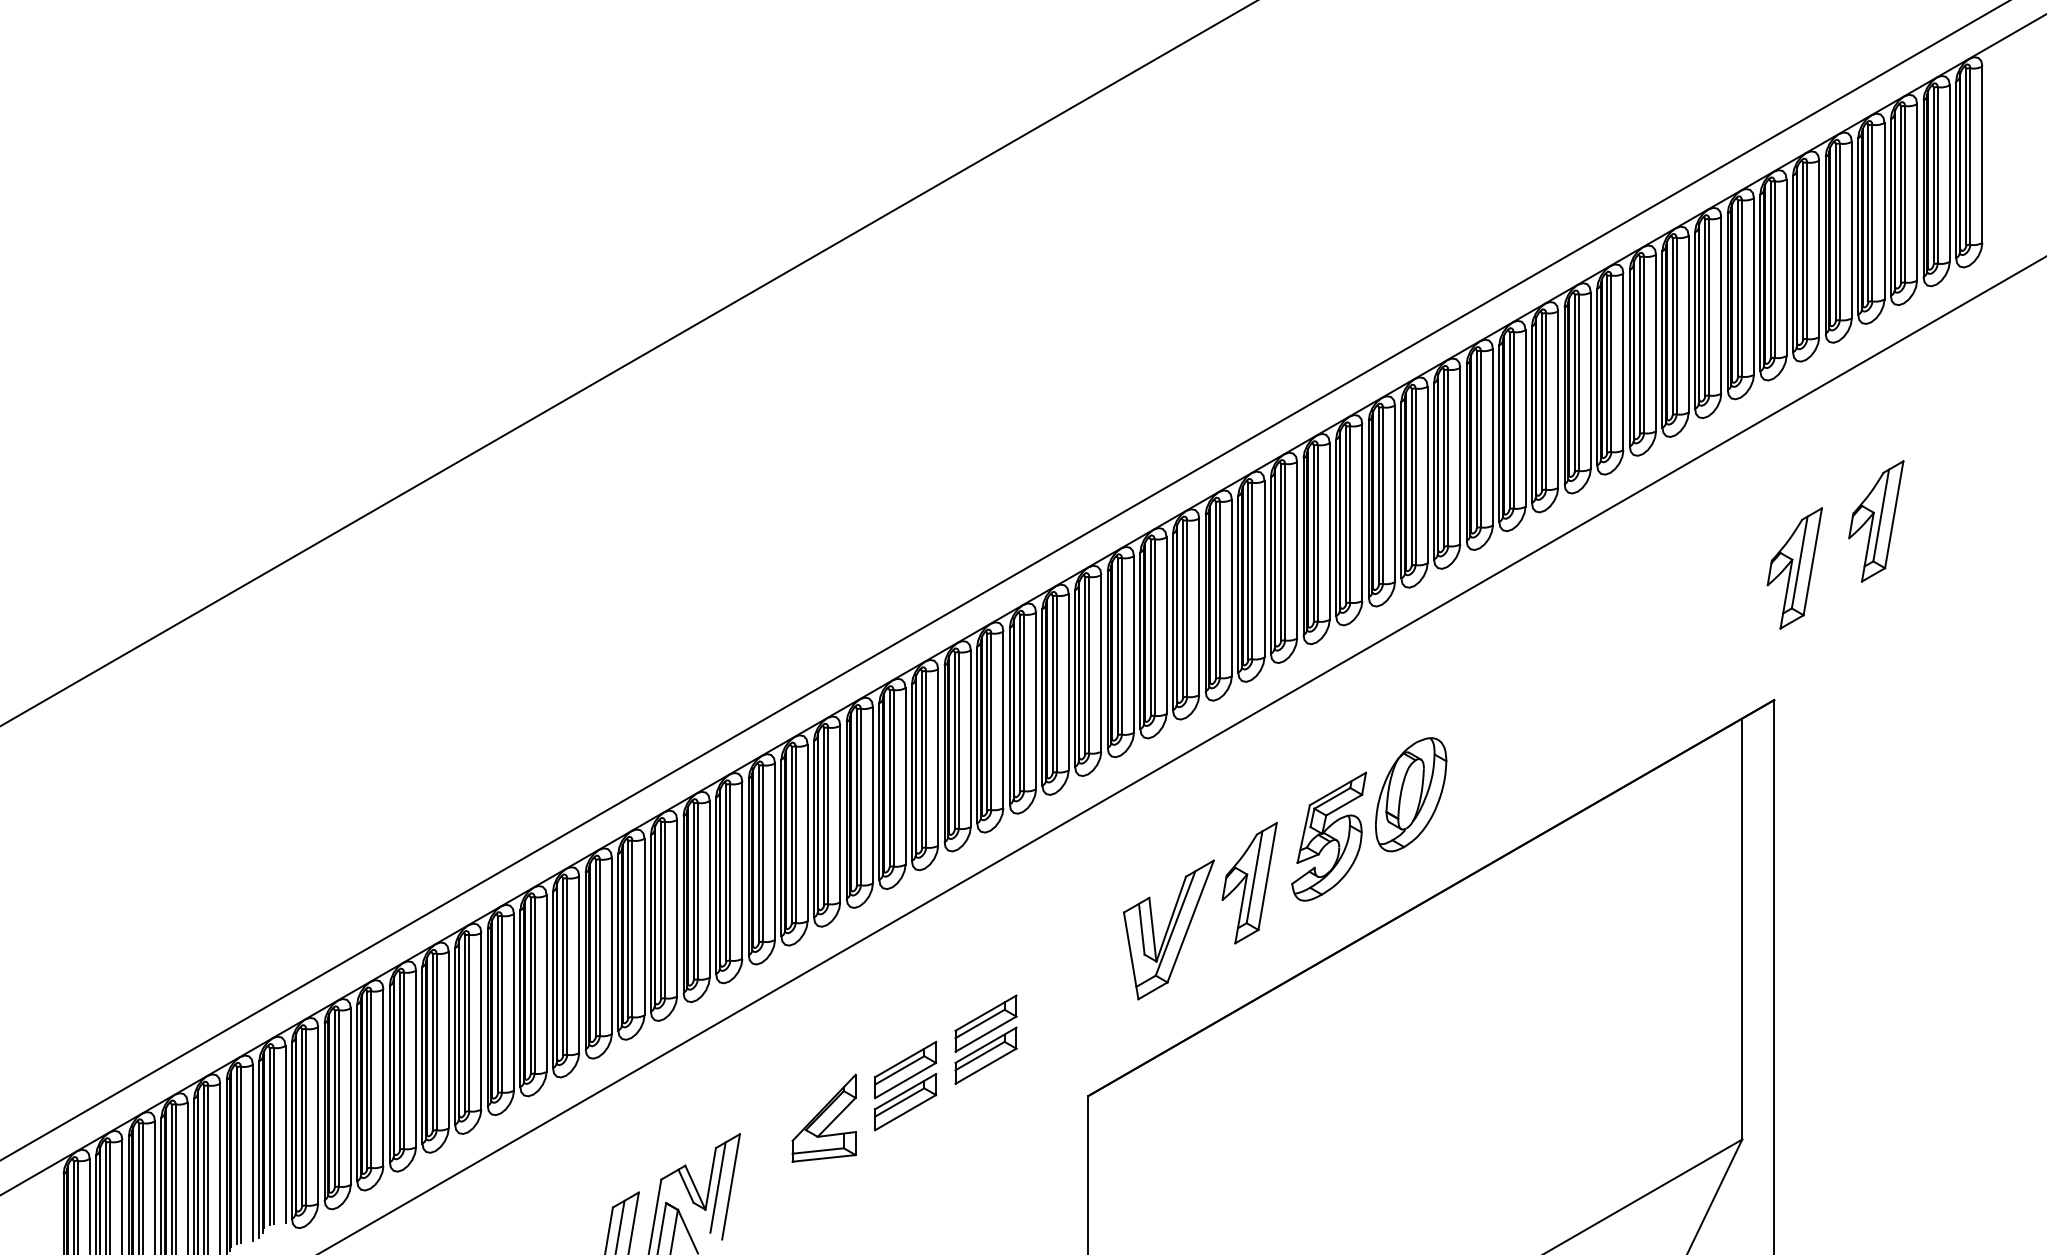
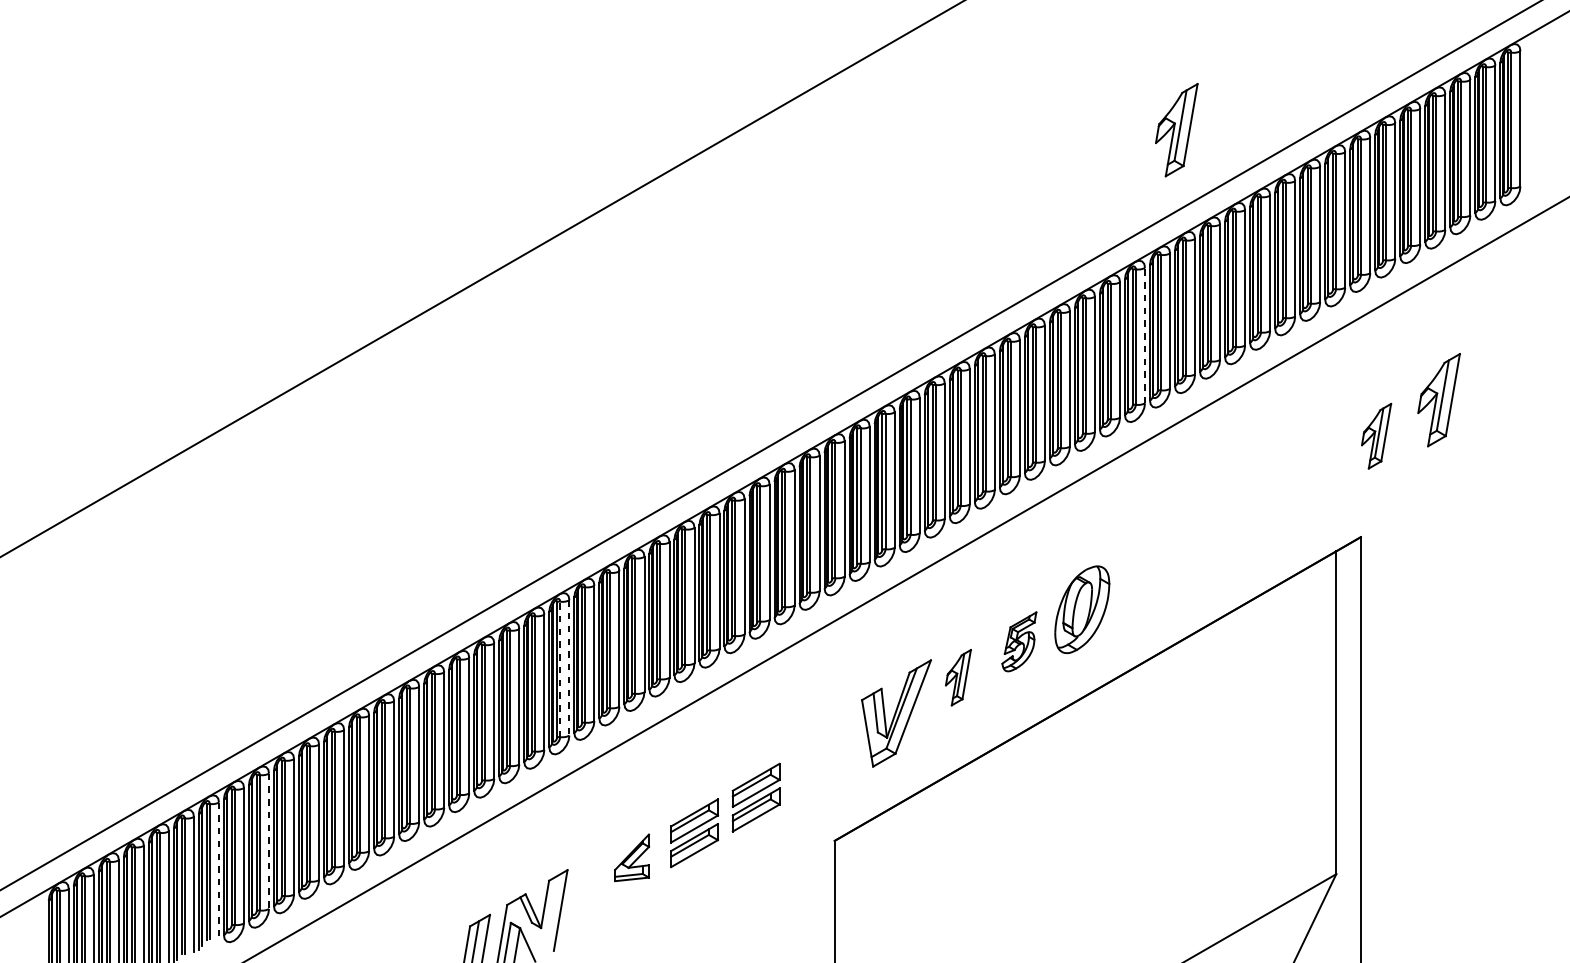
part: (1534, 169) -> (1176, 130), added
line: (1492, 436) -> (1144, 335), solid -> dashed
part: (1794, 568) -> (1376, 436), size x0.7
part: (1328, 836) -> (1018, 641), size x0.6
line: (730, 871) -> (560, 668), solid -> dashed
line: (742, 871) -> (569, 668), solid -> dashed
part: (1249, 883) -> (958, 677), size x0.6
line: (350, 1097) -> (268, 841), solid -> dashed
part: (823, 1117) -> (631, 857), size x0.7
line: (285, 1134) -> (218, 870), solid -> dashed
line: (717, 1187) -> (550, 911), removed

